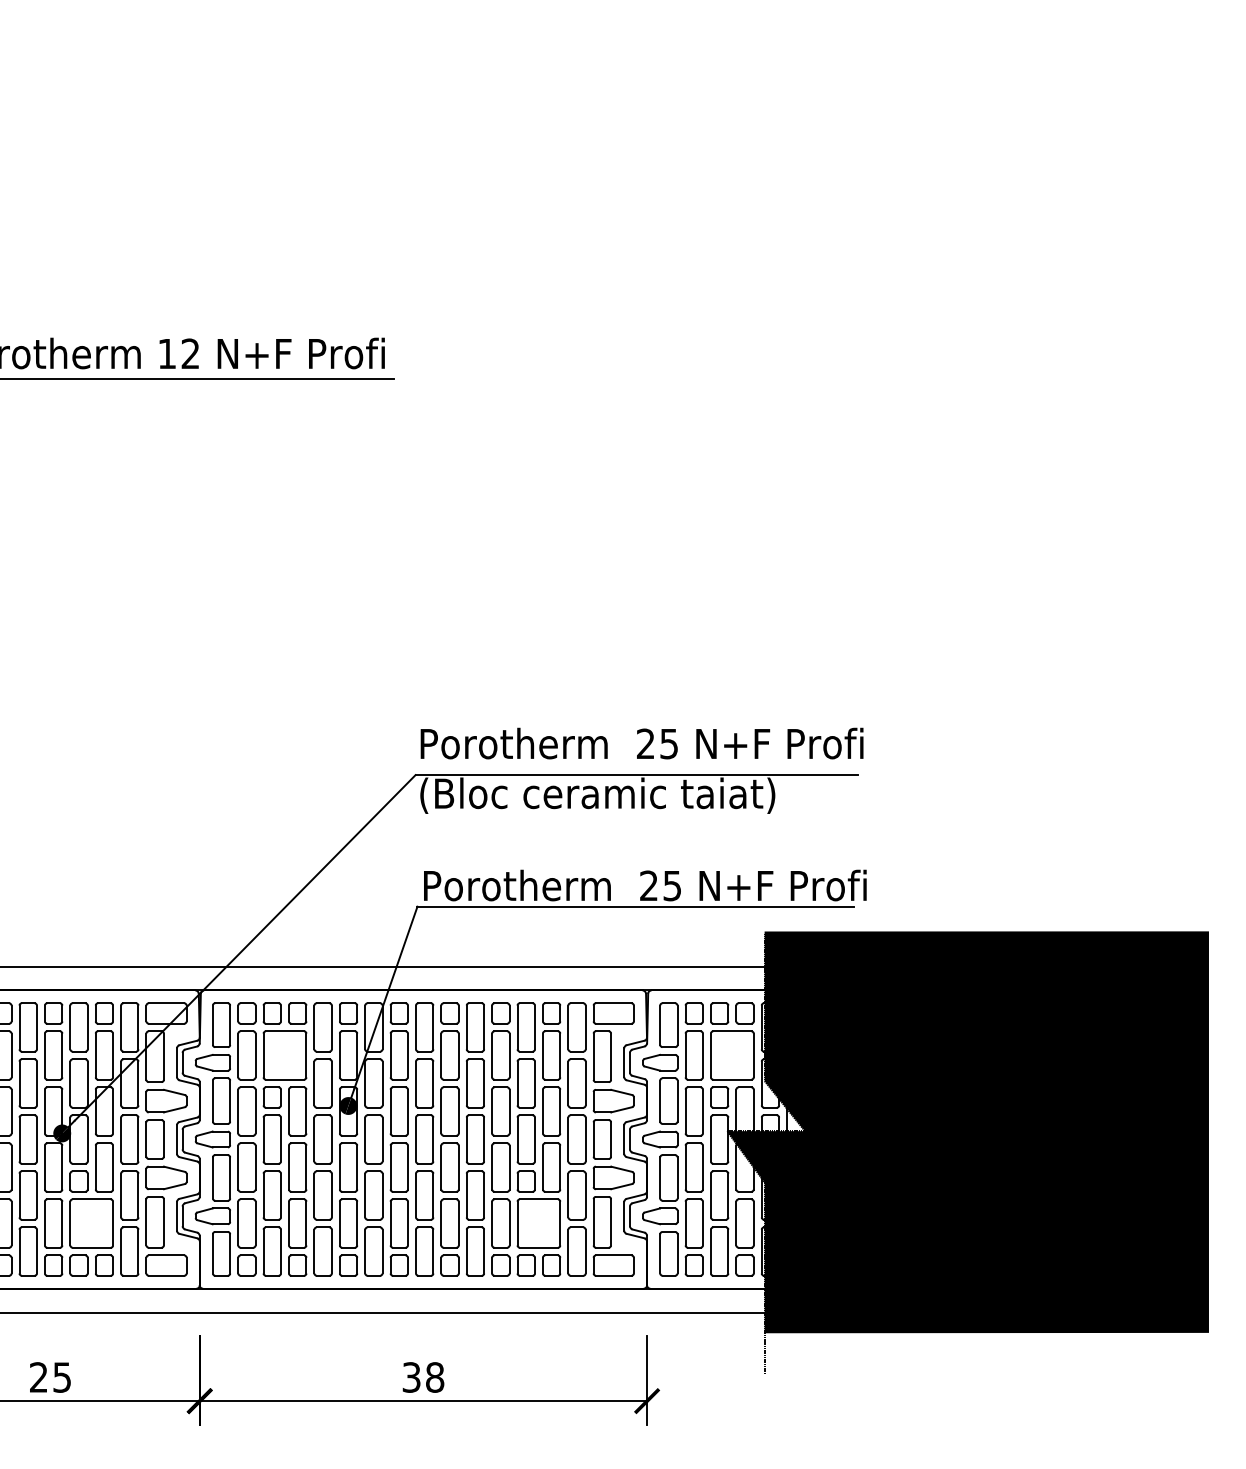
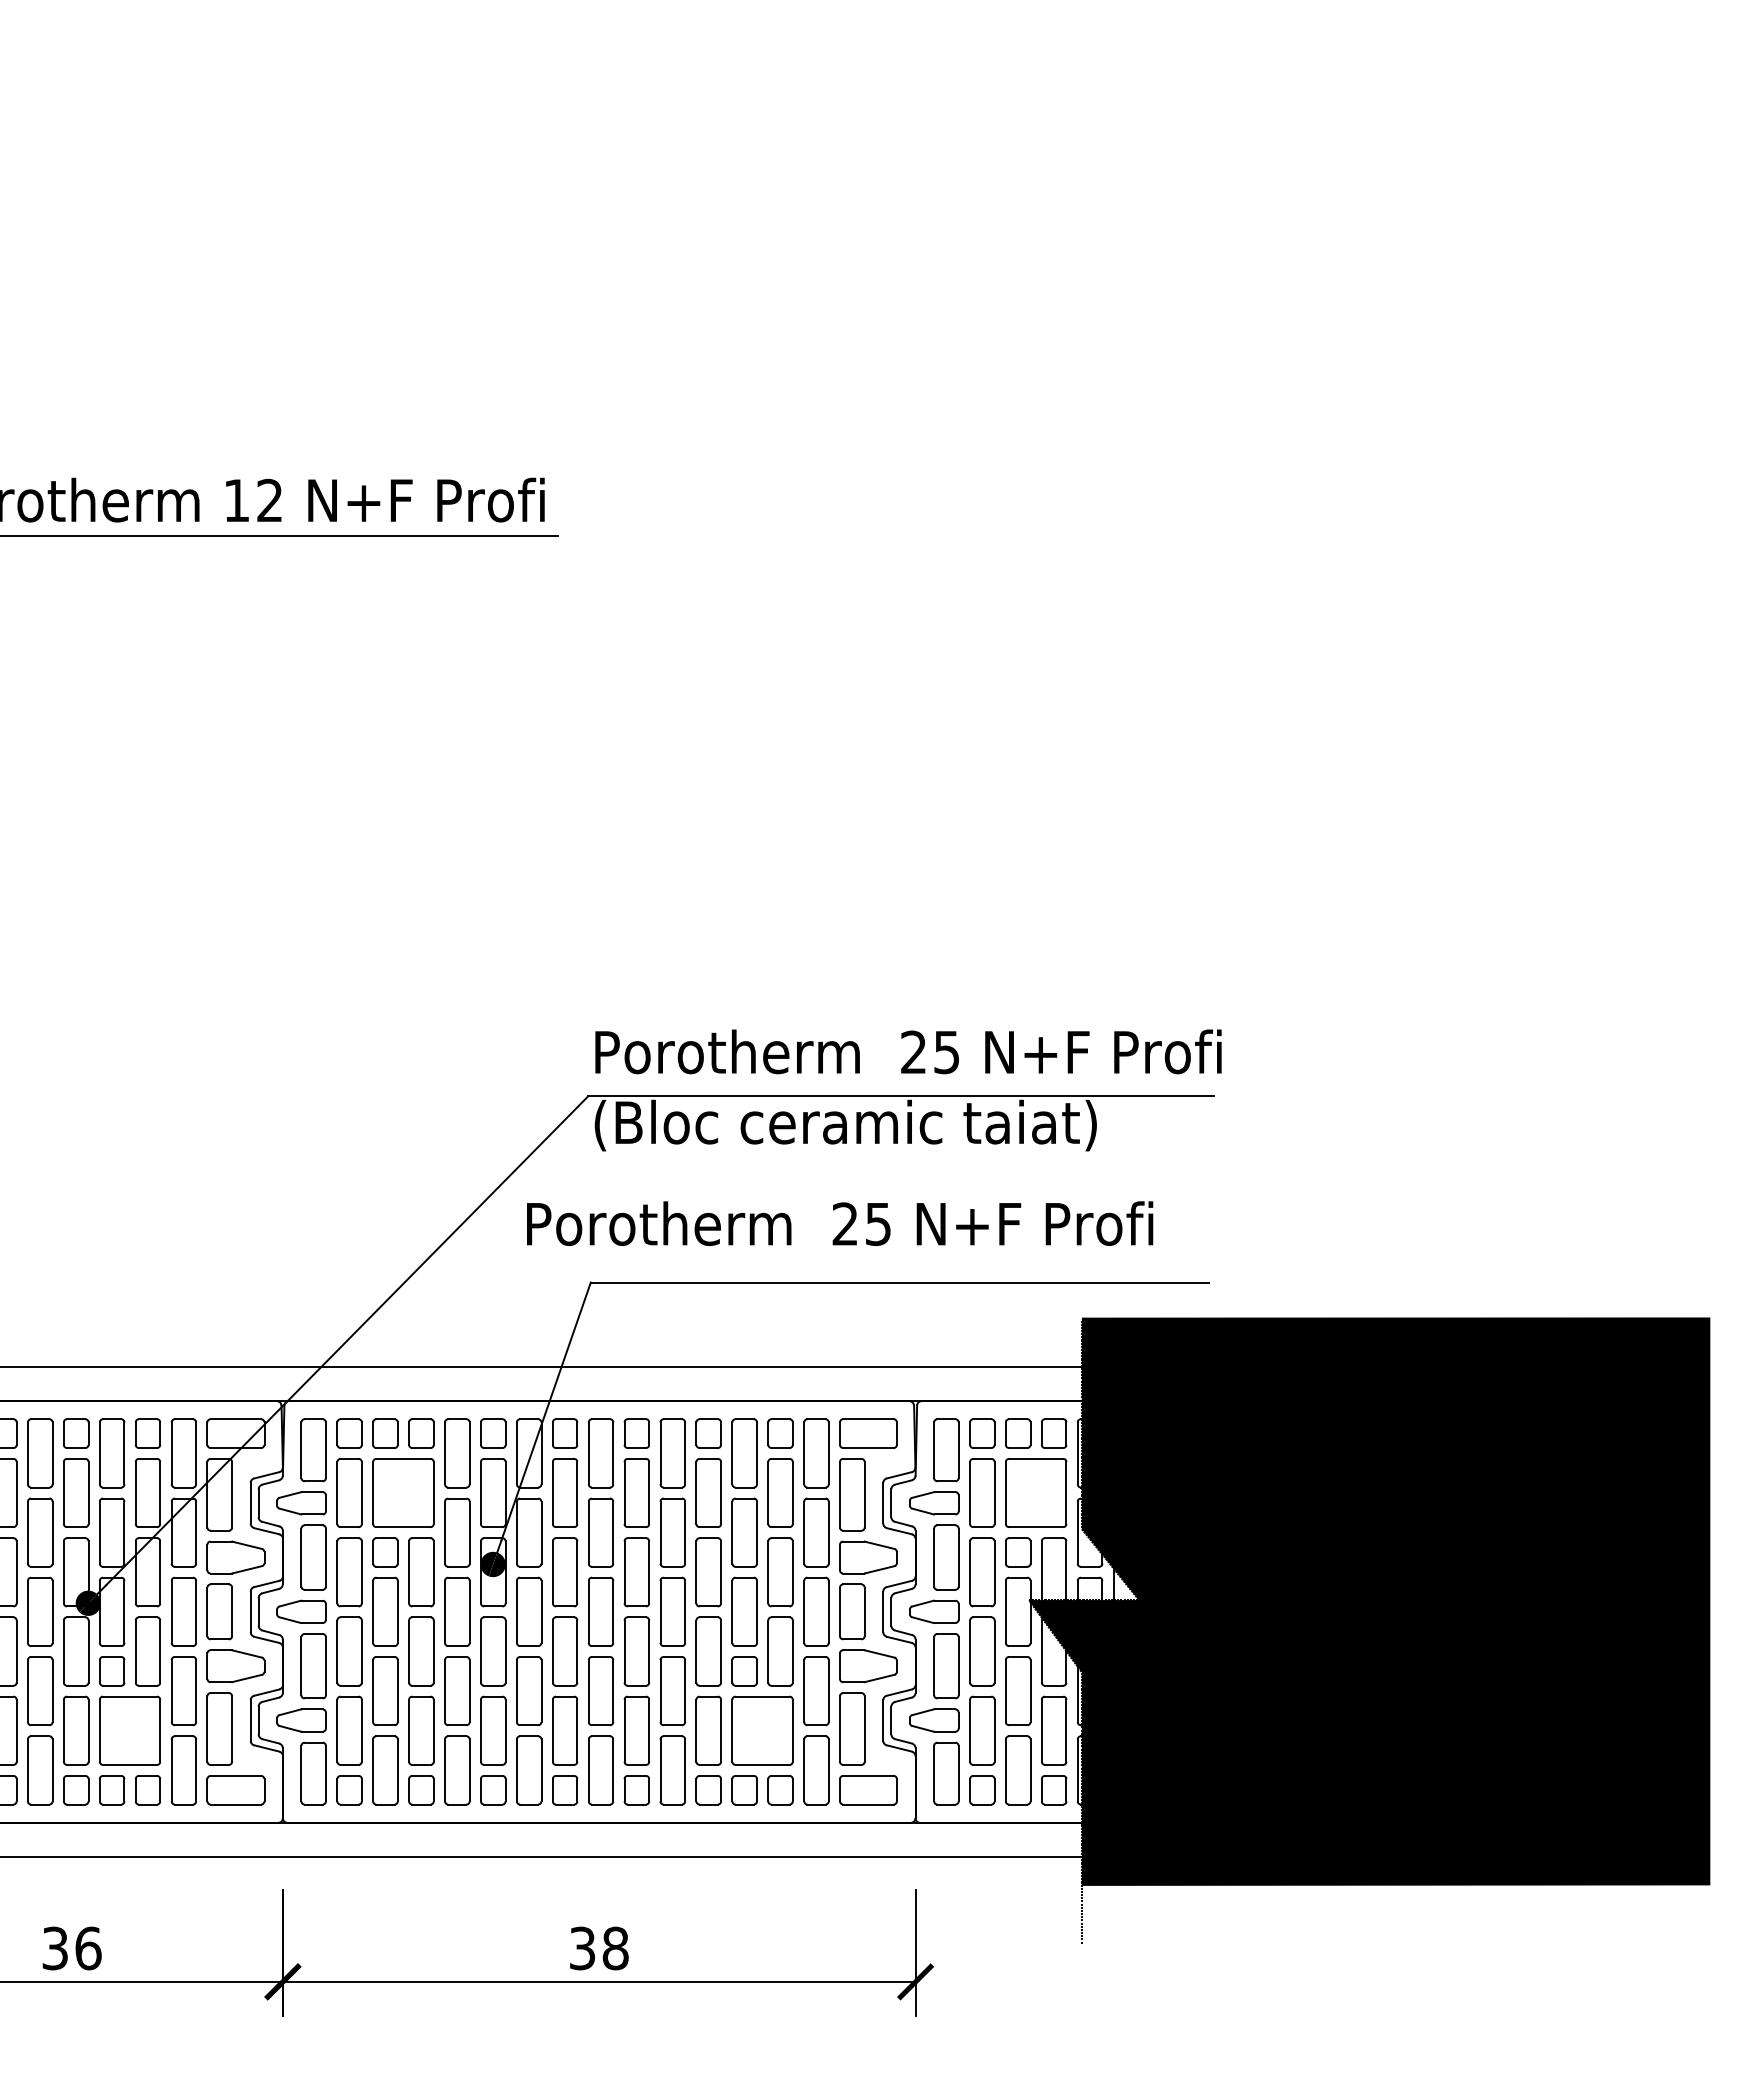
text: (645, 885) -> (840, 1223), moved
text: (50, 1377) -> (71, 1948), 25 -> 36

